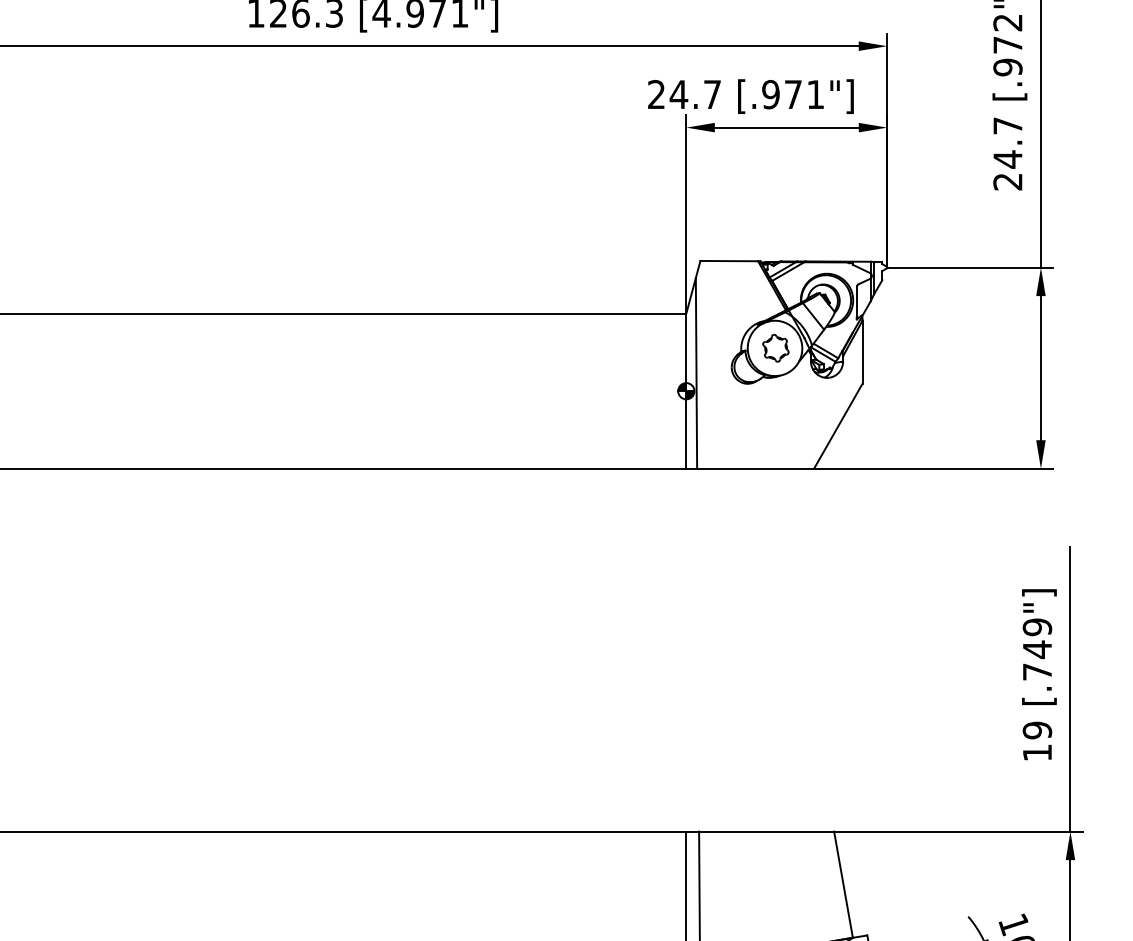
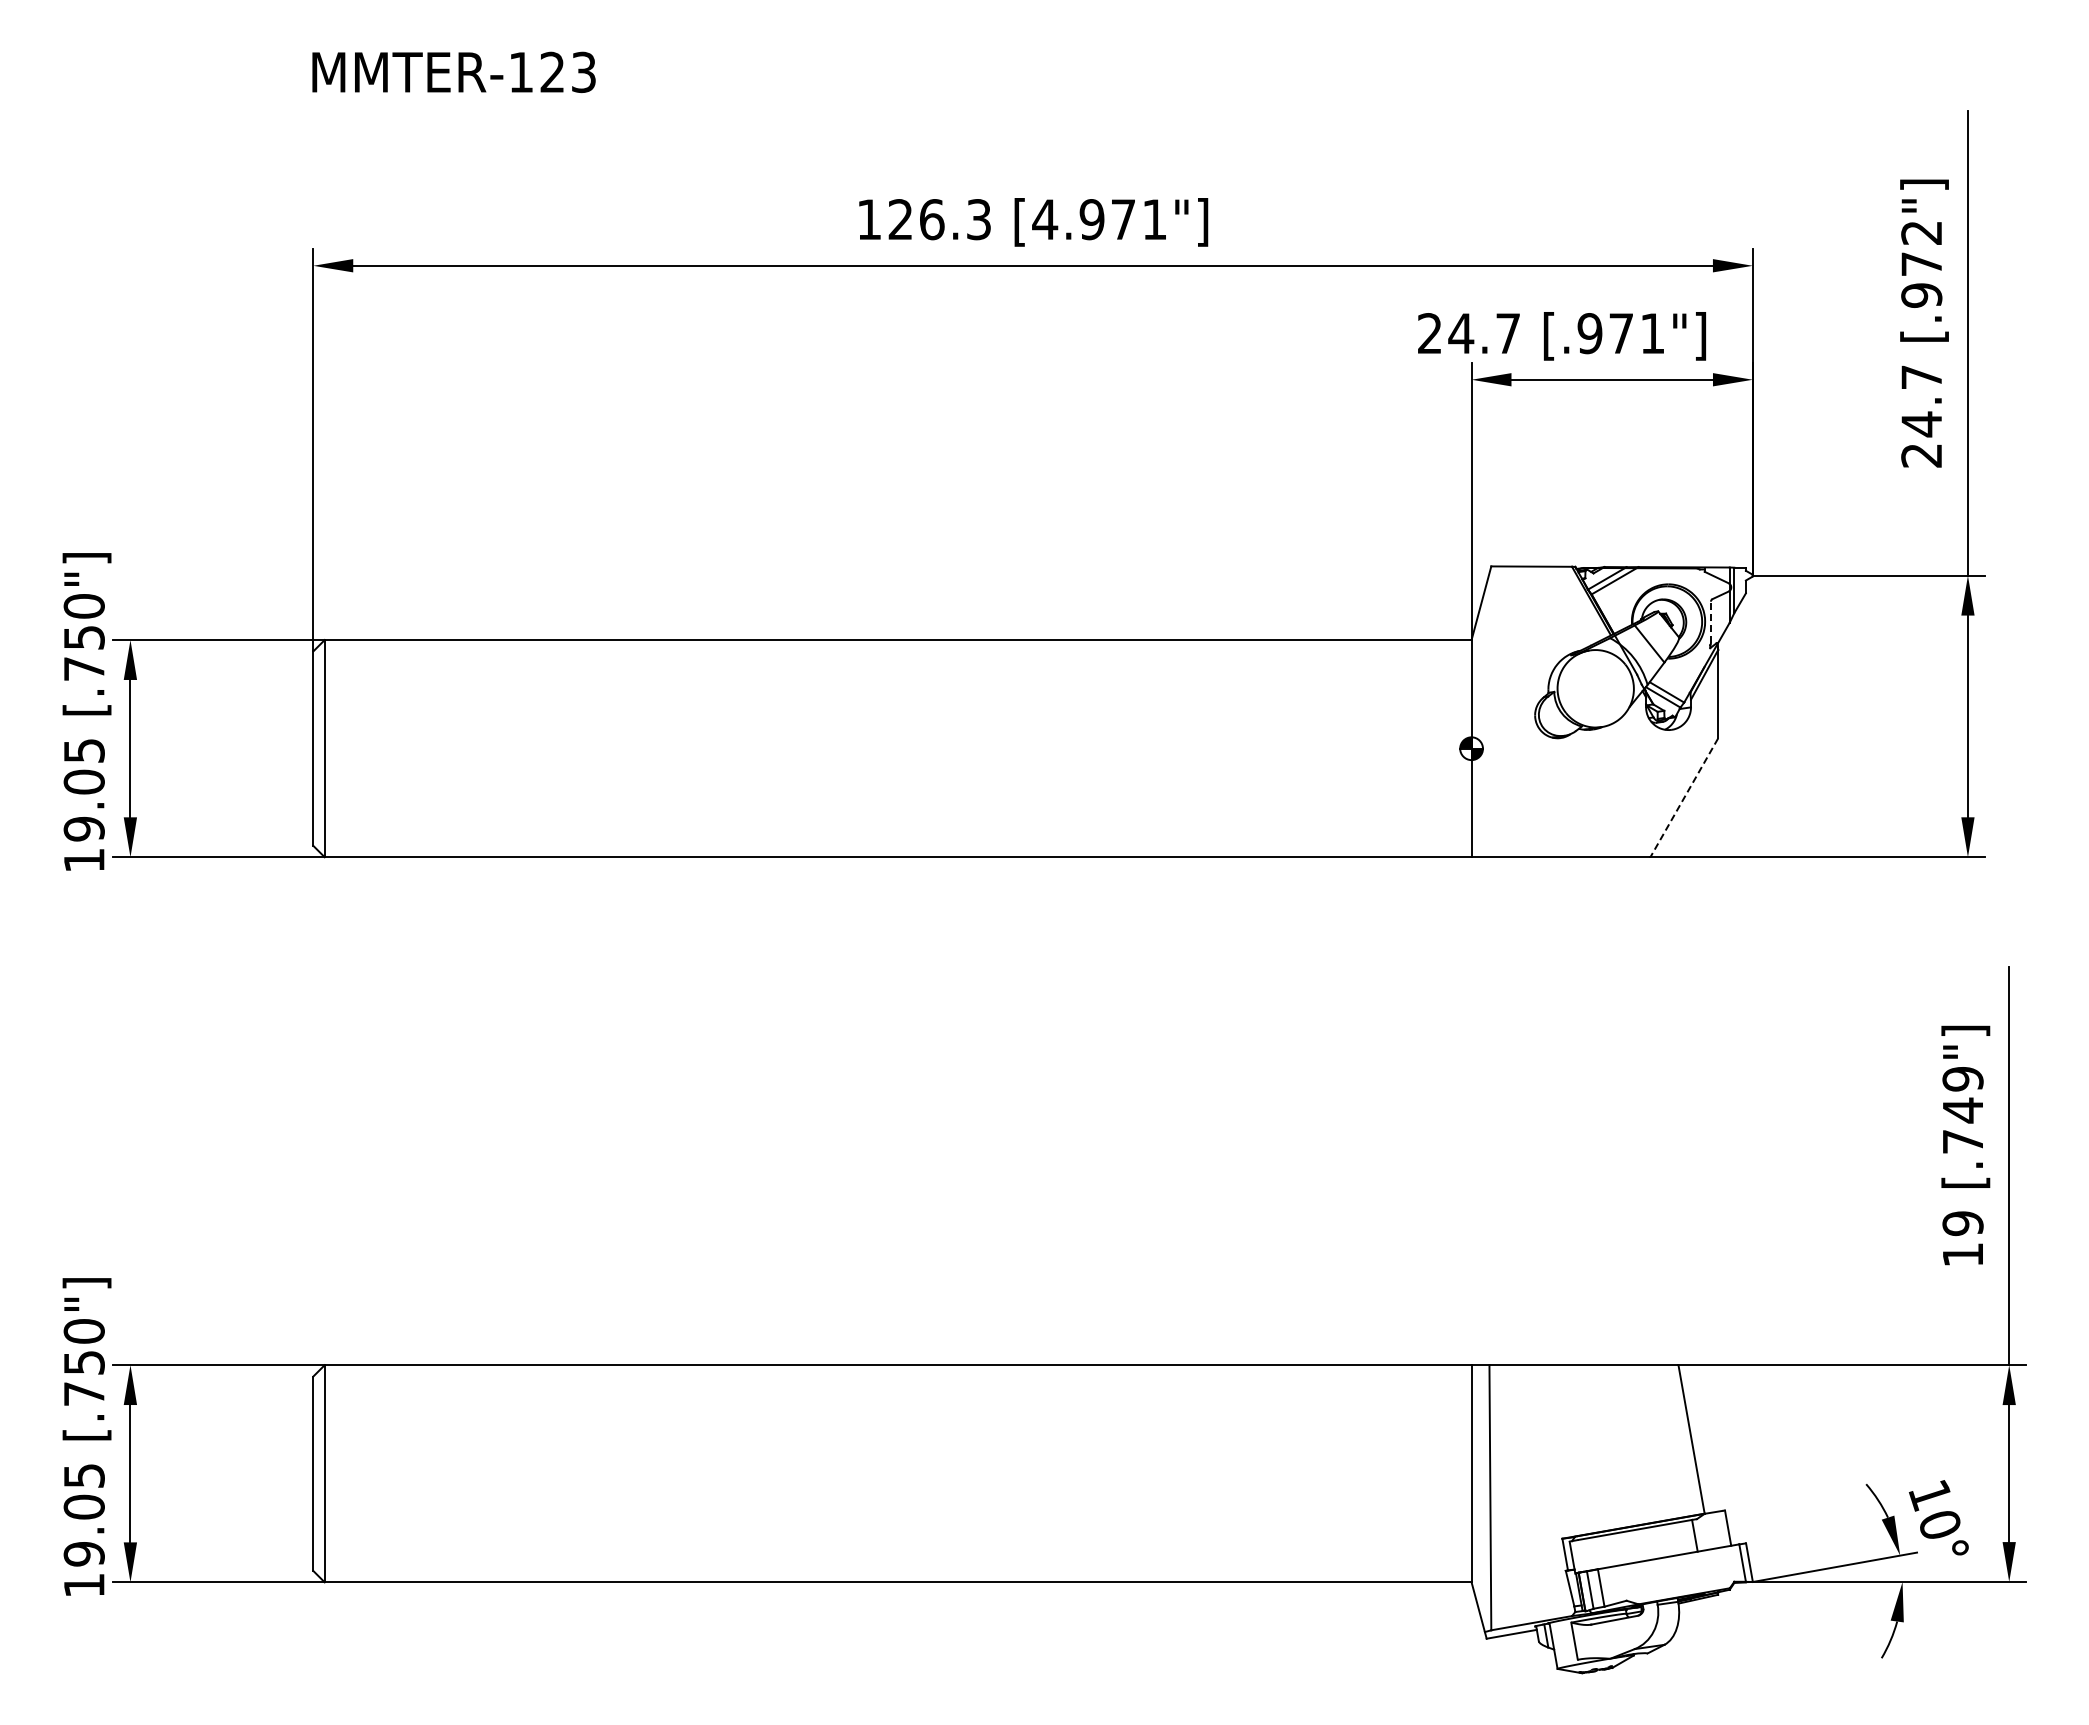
line: (857, 301) -> (1710, 622), solid -> dashed
part: (775, 348) -> (1596, 688), removed
line: (696, 373) -> (1485, 723), removed
line: (838, 426) -> (1684, 798), solid -> dashed

